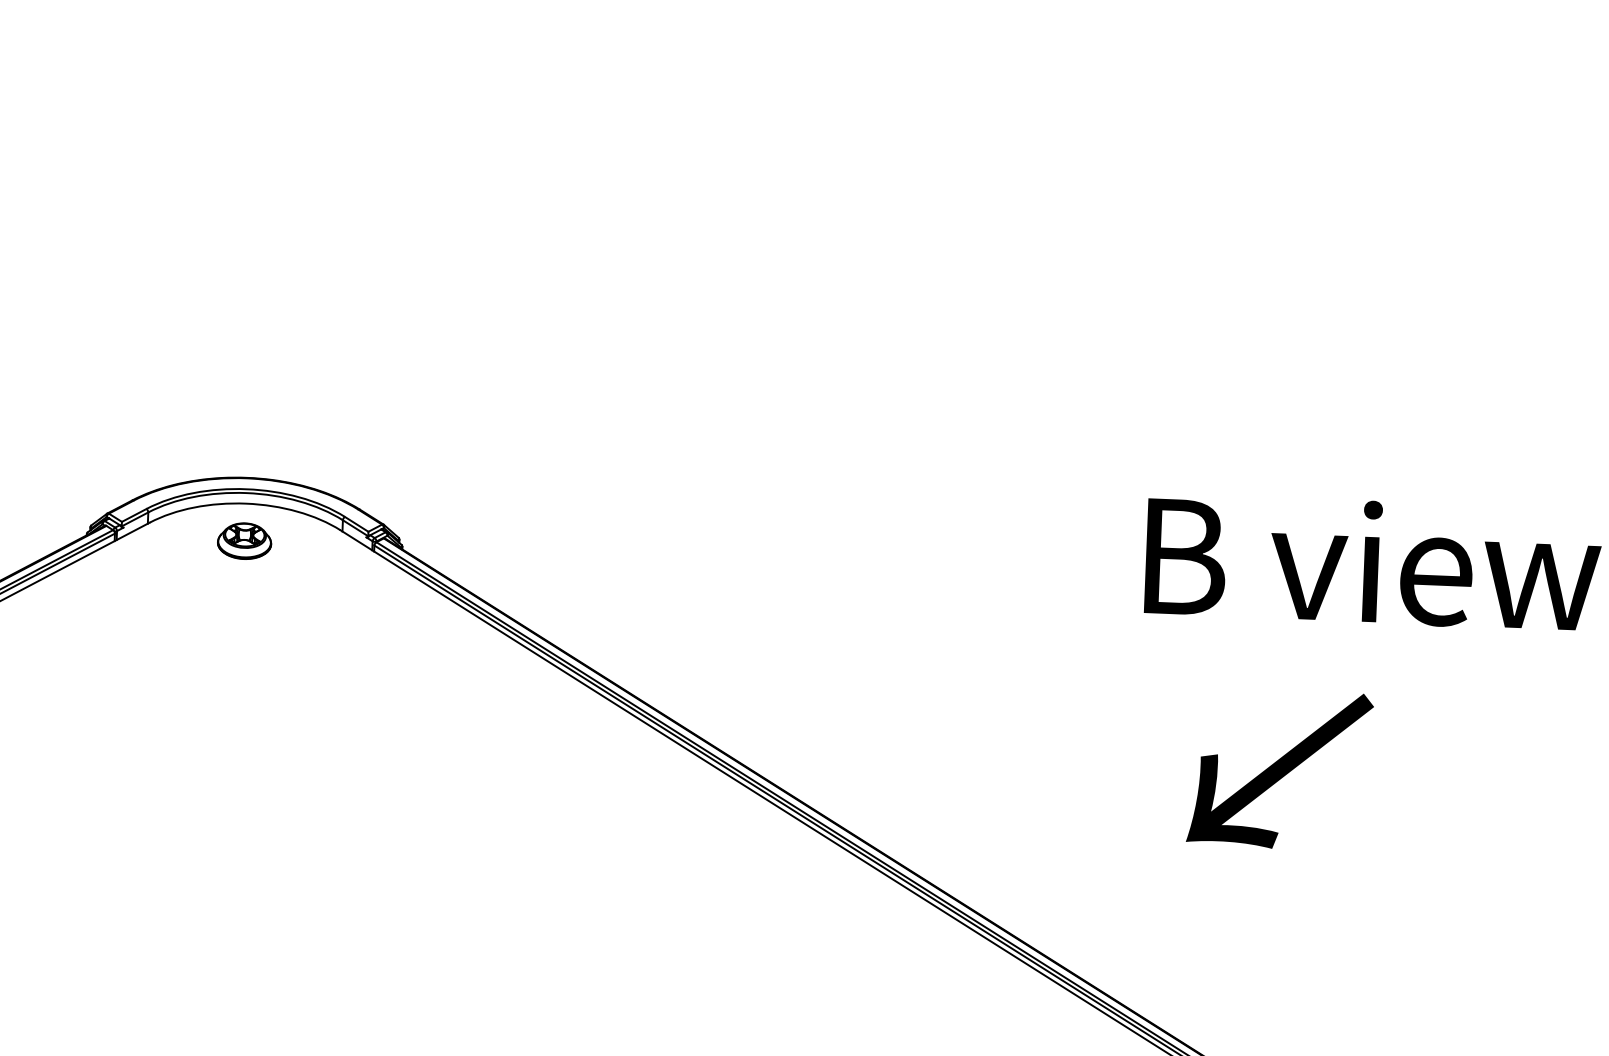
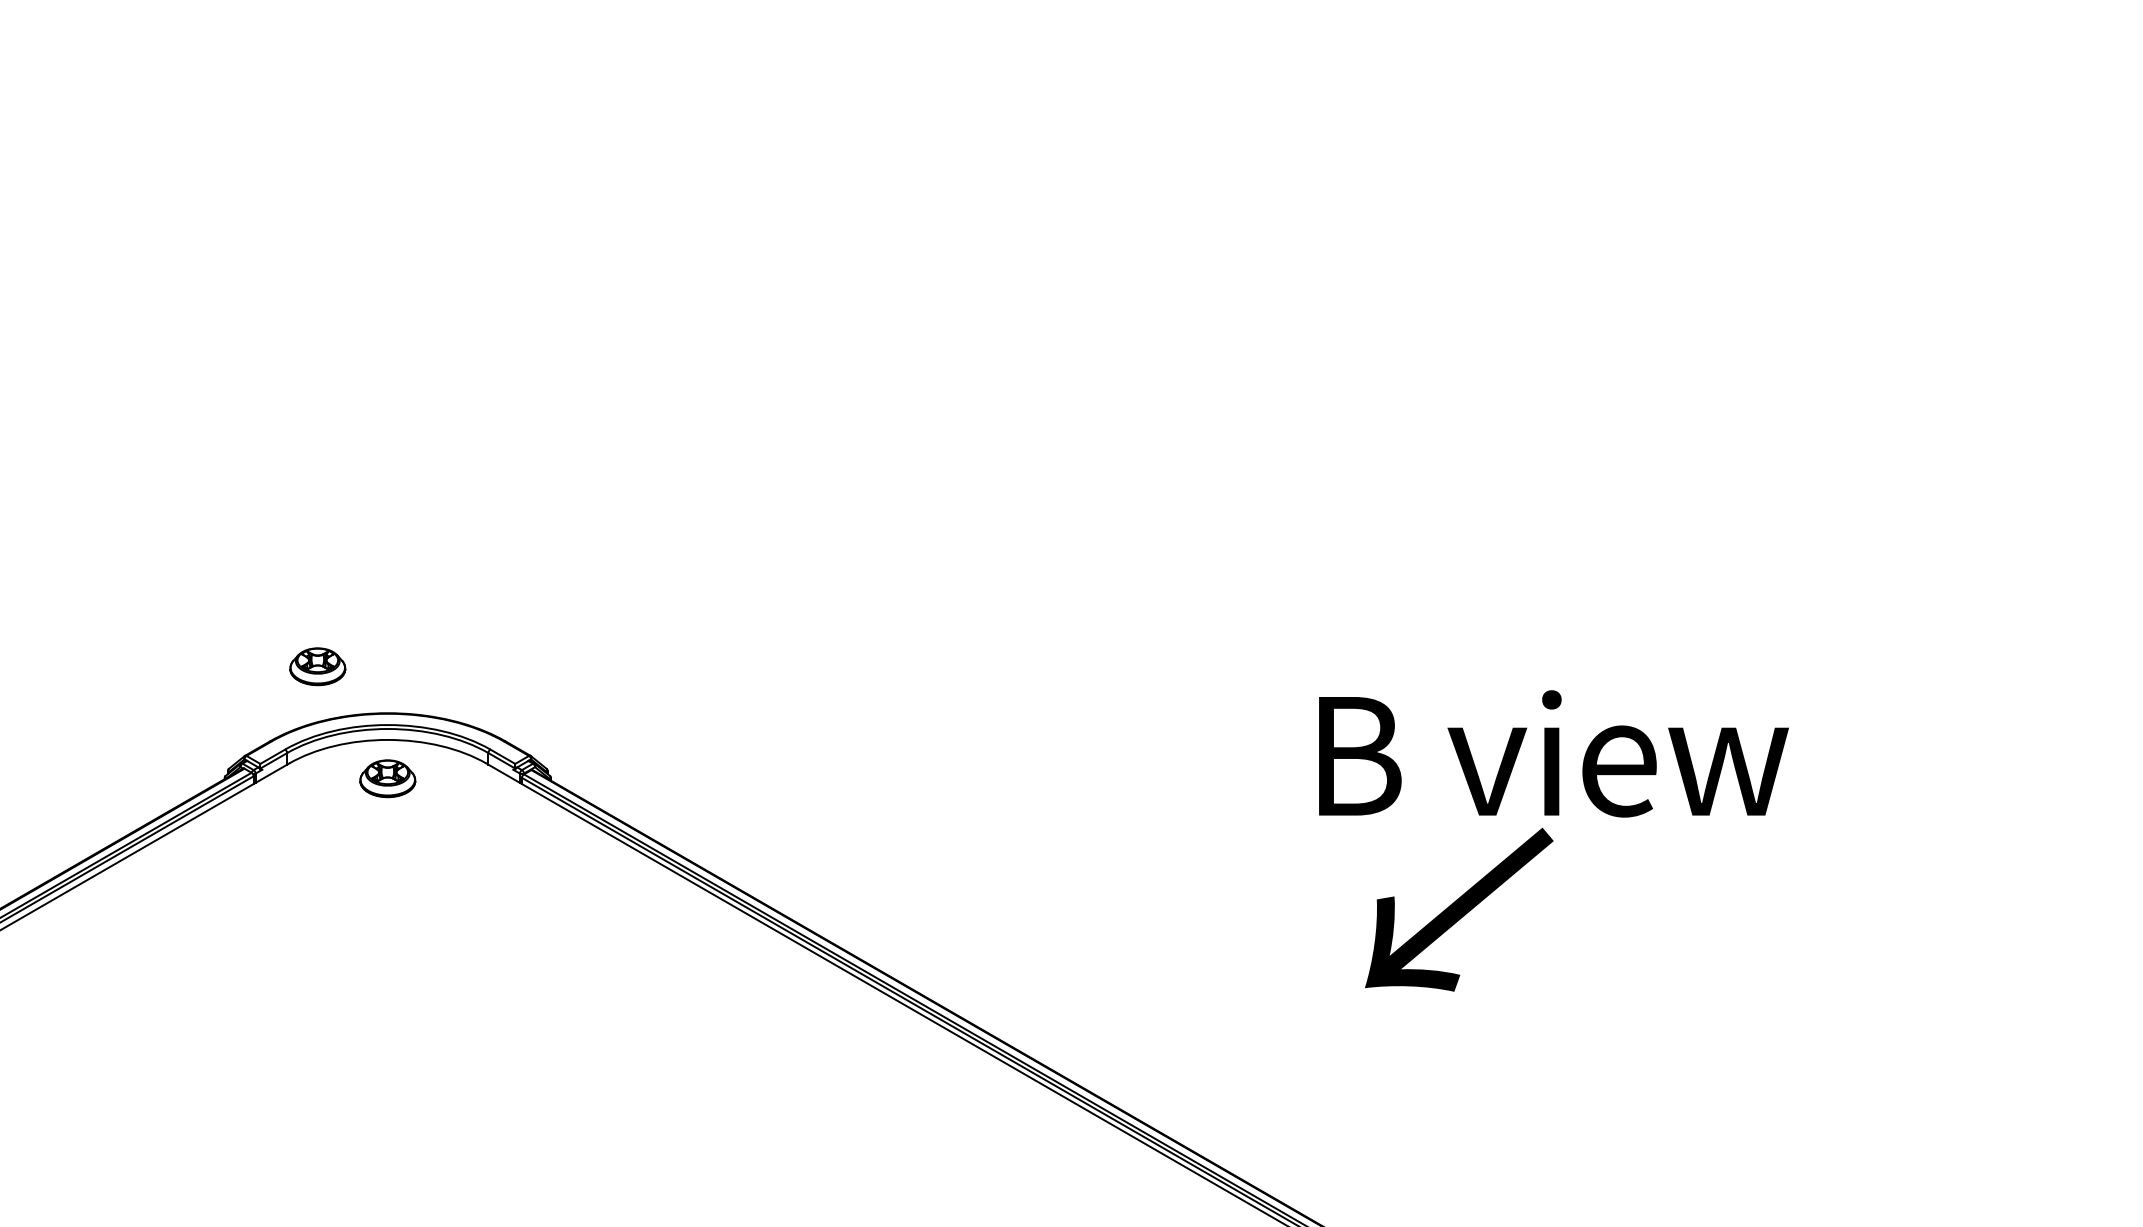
part: (180, 429) -> (317, 666), added
text: (1280, 769) -> (1459, 909), moved

